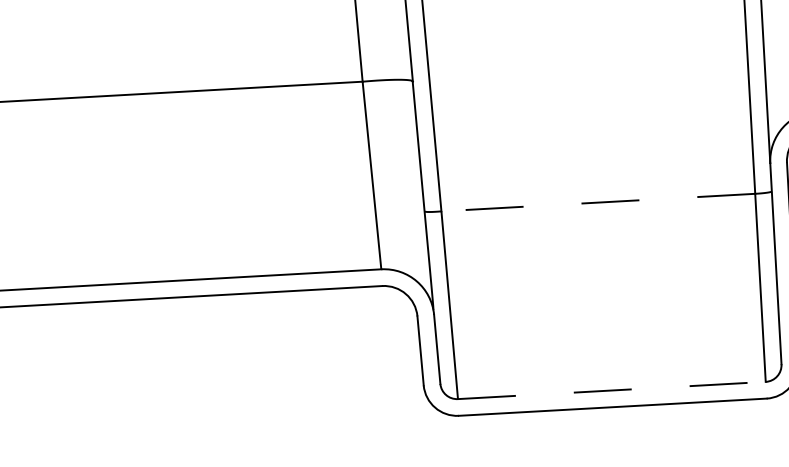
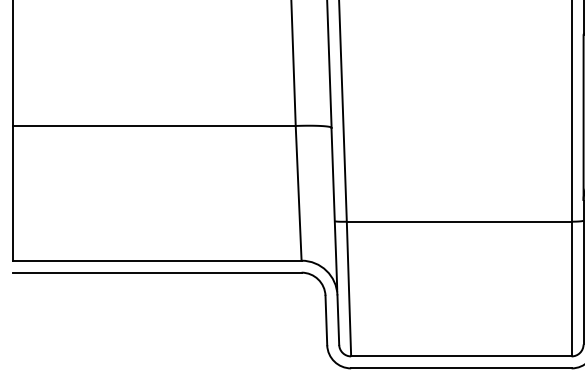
line: (597, 202) -> (458, 221), dashed -> solid
line: (612, 390) -> (461, 356), dashed -> solid

